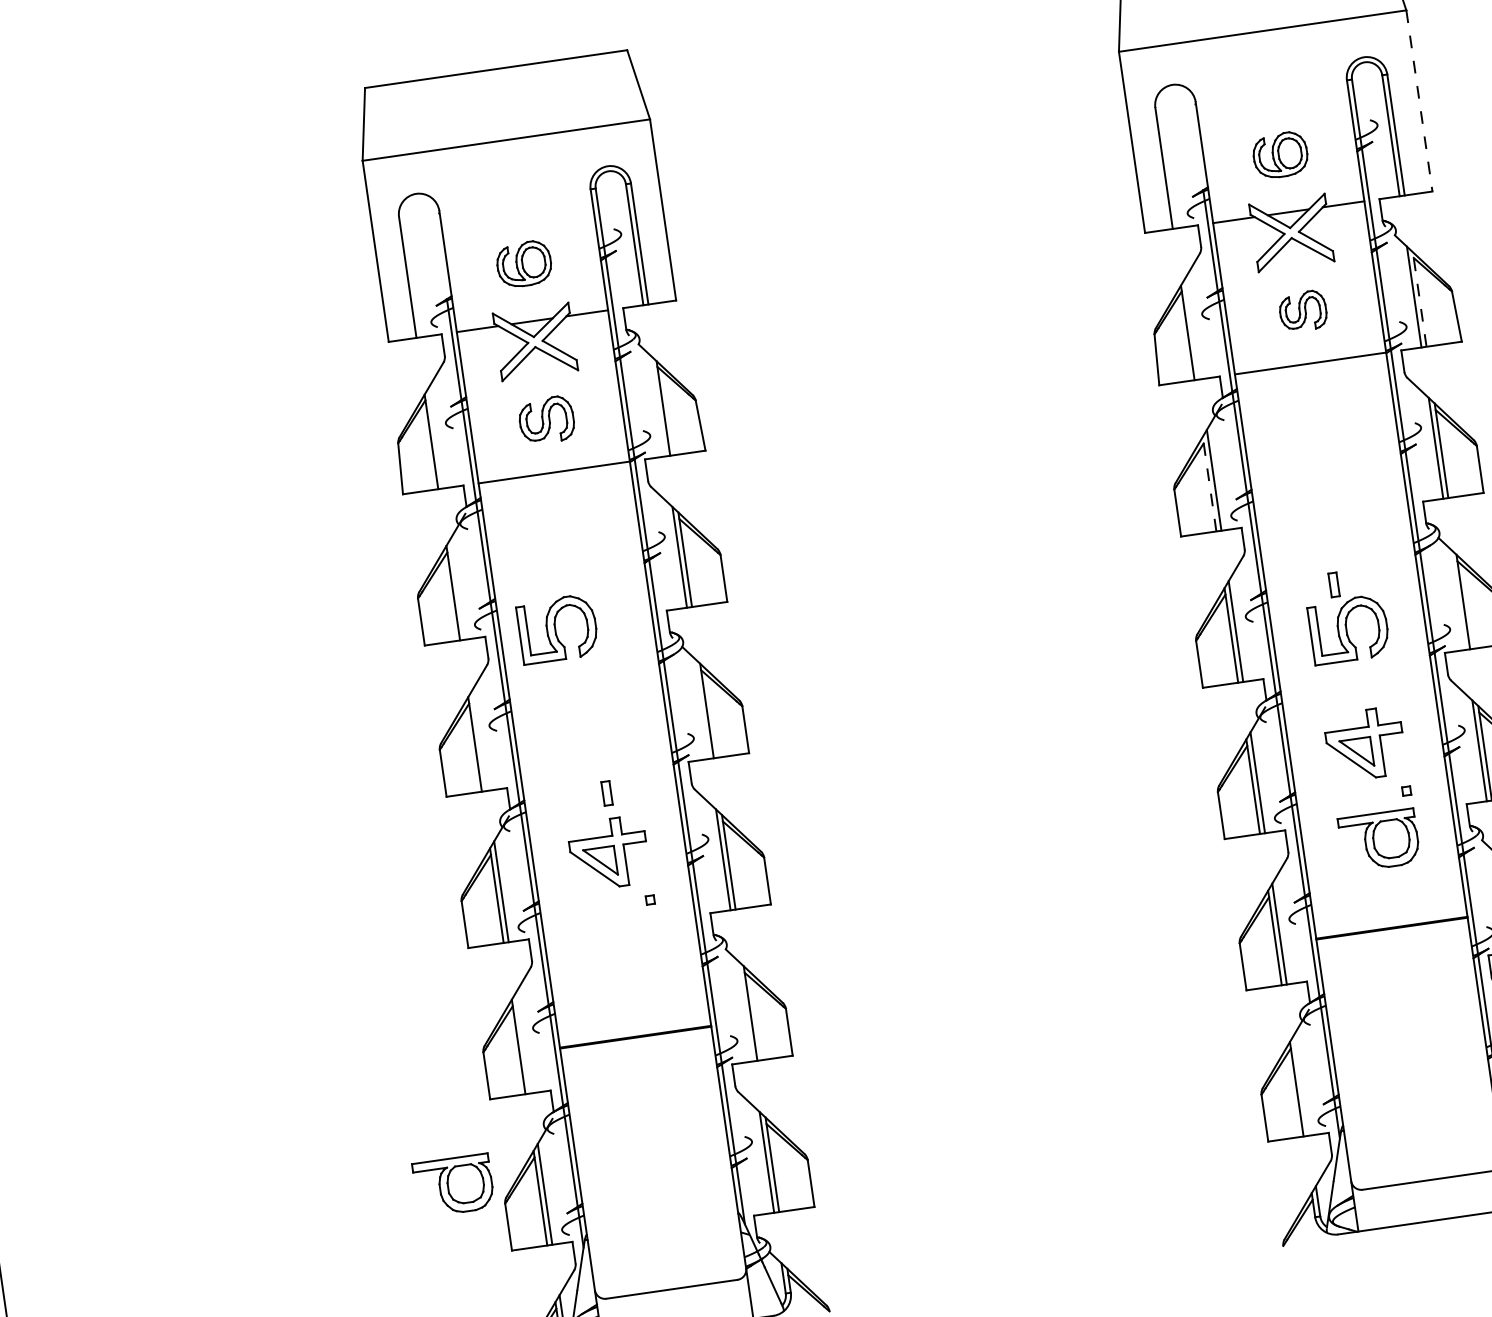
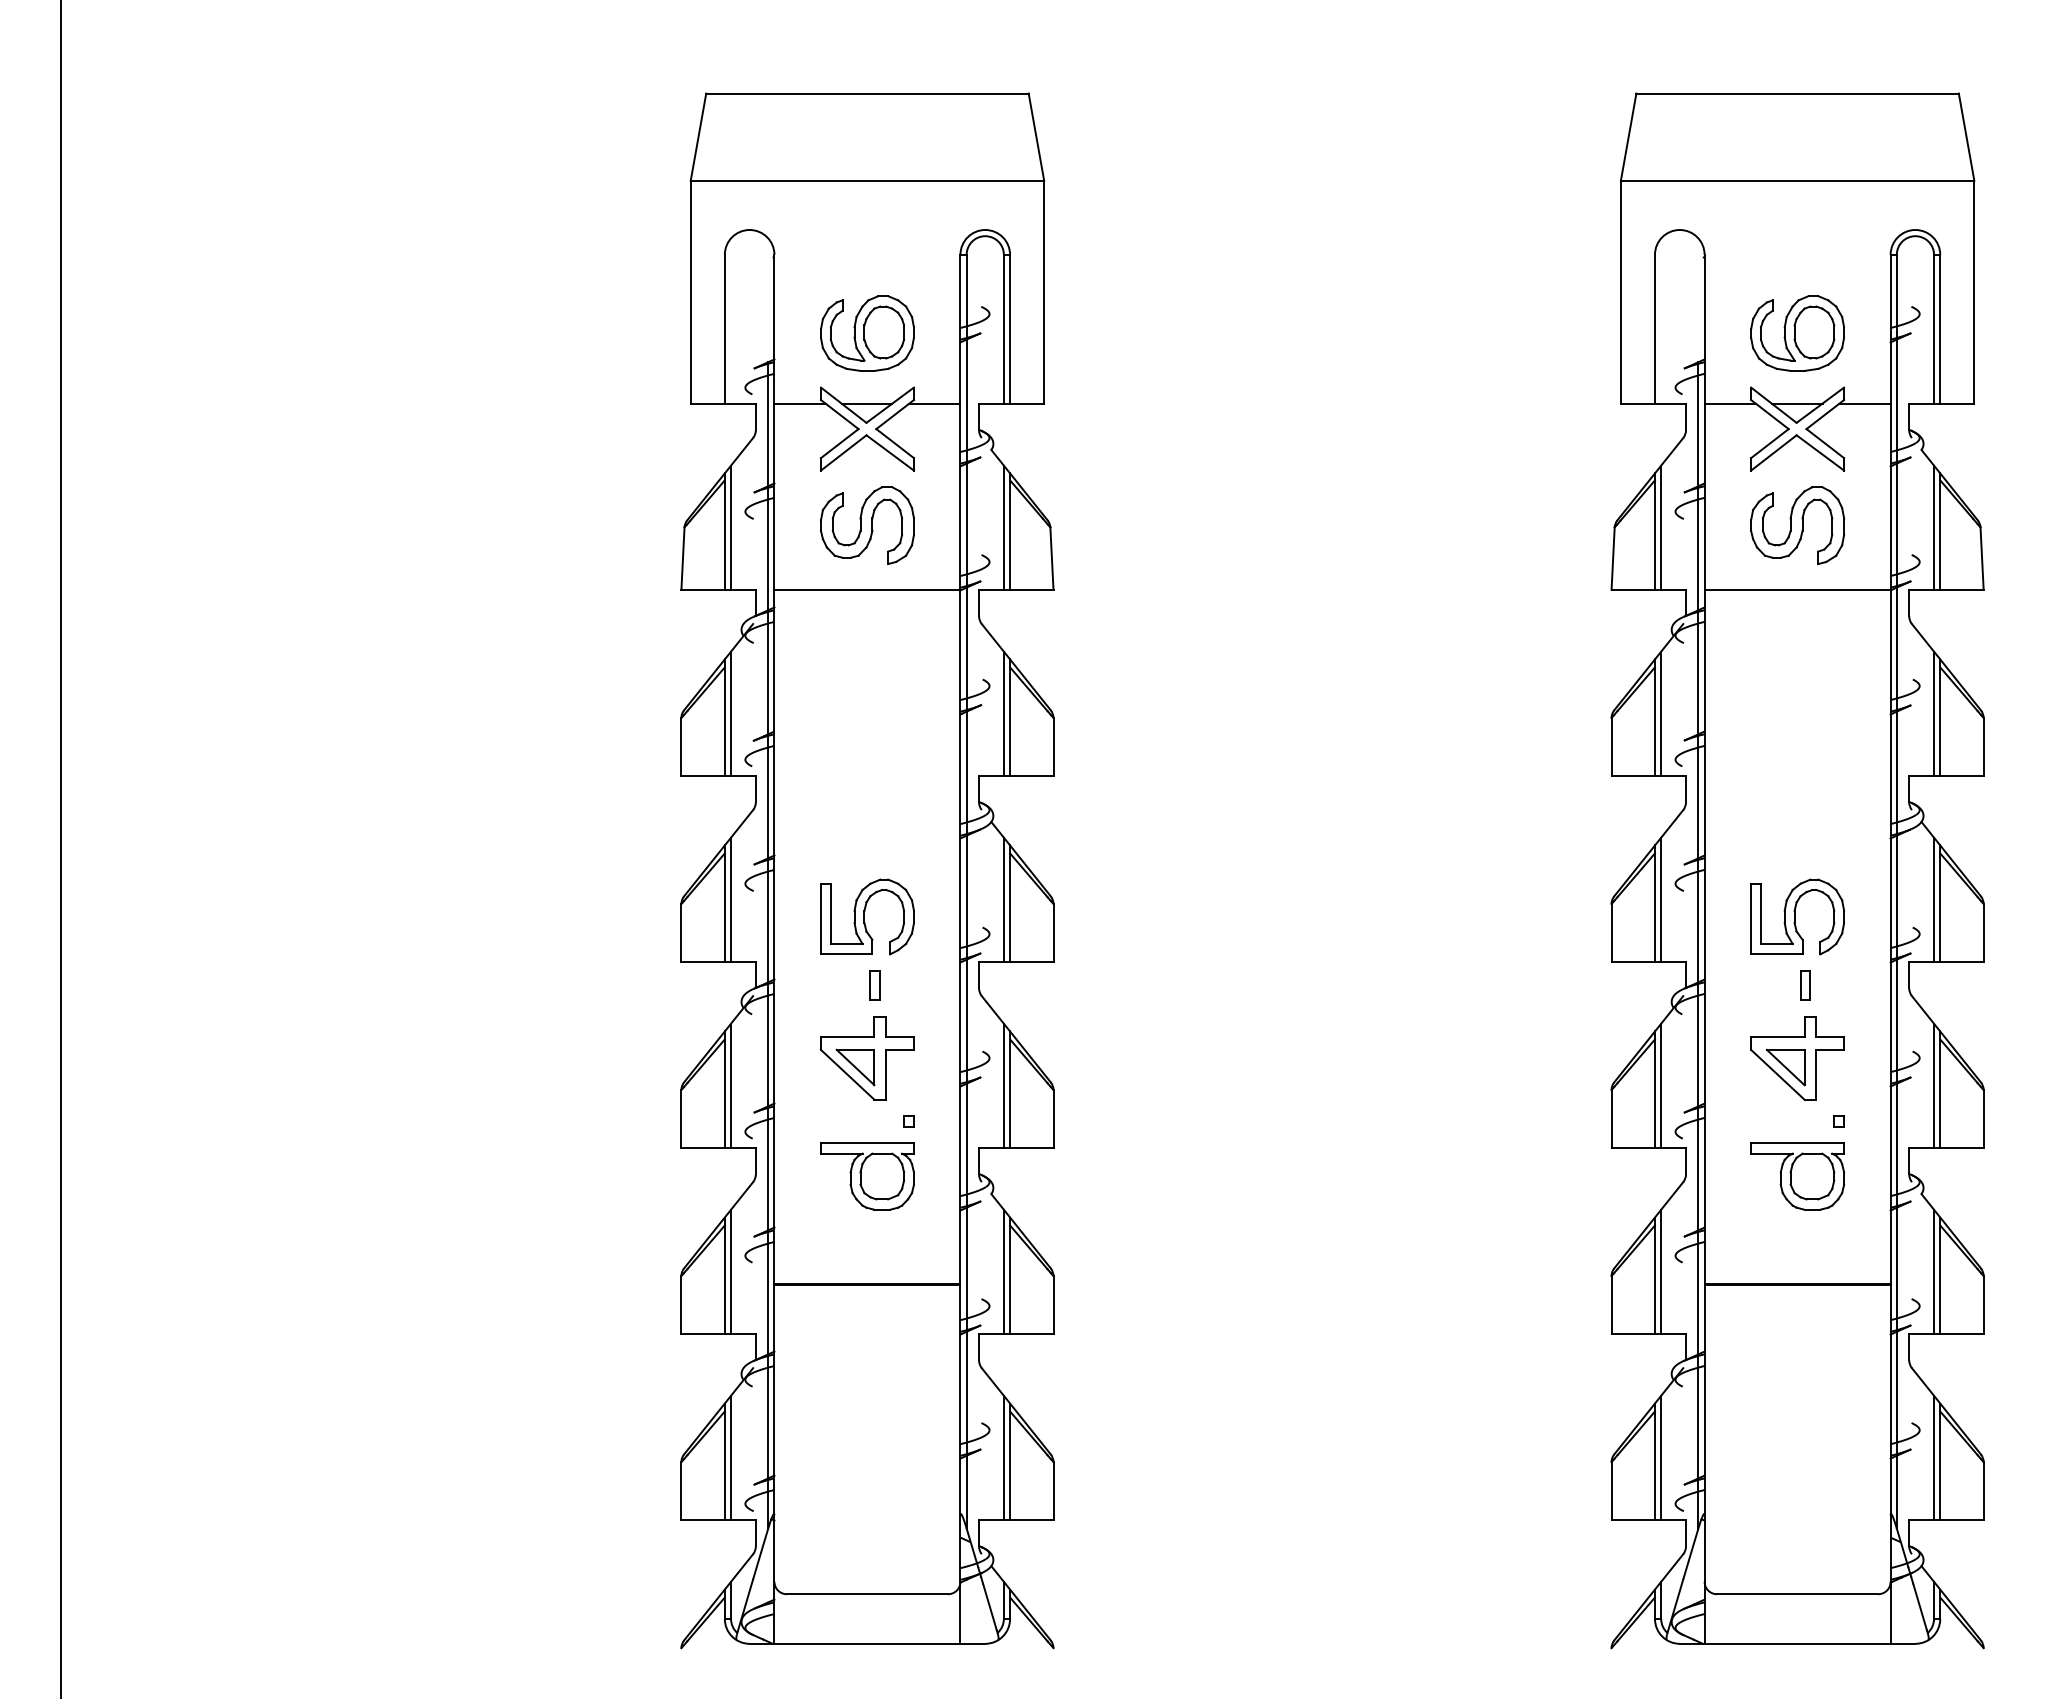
line: (1419, 101) -> (1974, 292), dashed -> solid
part: (1280, 155) -> (1797, 333), size x1.43
part: (524, 264) -> (867, 333), size x1.43
line: (1419, 299) -> (1940, 531), dashed -> solid
part: (1302, 311) -> (1797, 525), size x1.67
line: (1192, 328) -> (1661, 527), added
line: (657, 406) -> (1003, 527), added
part: (546, 420) -> (867, 525), size x1.43
line: (436, 437) -> (731, 527), added
line: (1209, 484) -> (1654, 717), dashed -> solid
part: (1334, 584) -> (1805, 985), moved
line: (458, 589) -> (731, 713), added
line: (1458, 599) -> (1934, 899), added
part: (557, 628) -> (867, 916), moved
line: (701, 708) -> (1003, 899), added
line: (480, 740) -> (731, 899), added
line: (744, 1010) -> (1003, 1271), added
line: (523, 1042) -> (731, 1271), added
line: (1301, 1085) -> (1661, 1457), added
part: (453, 1185) -> (867, 1176), moved

